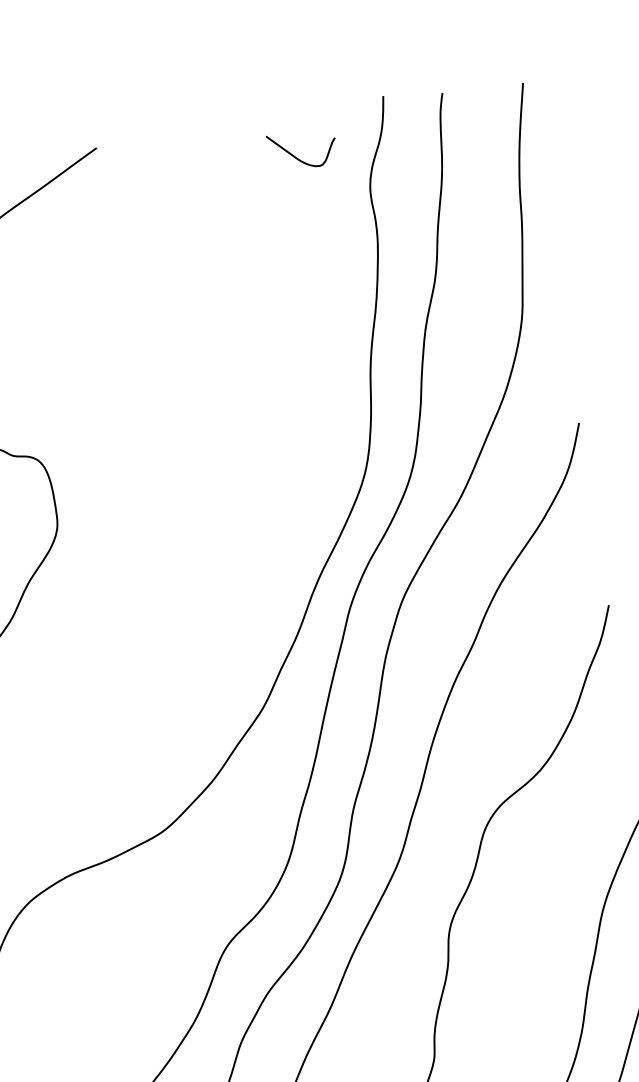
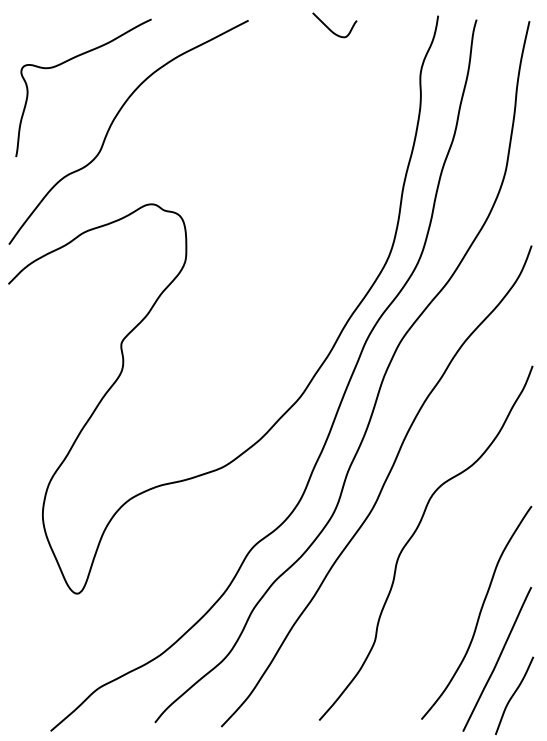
curve: (296, 155) -> (330, 28), moved

